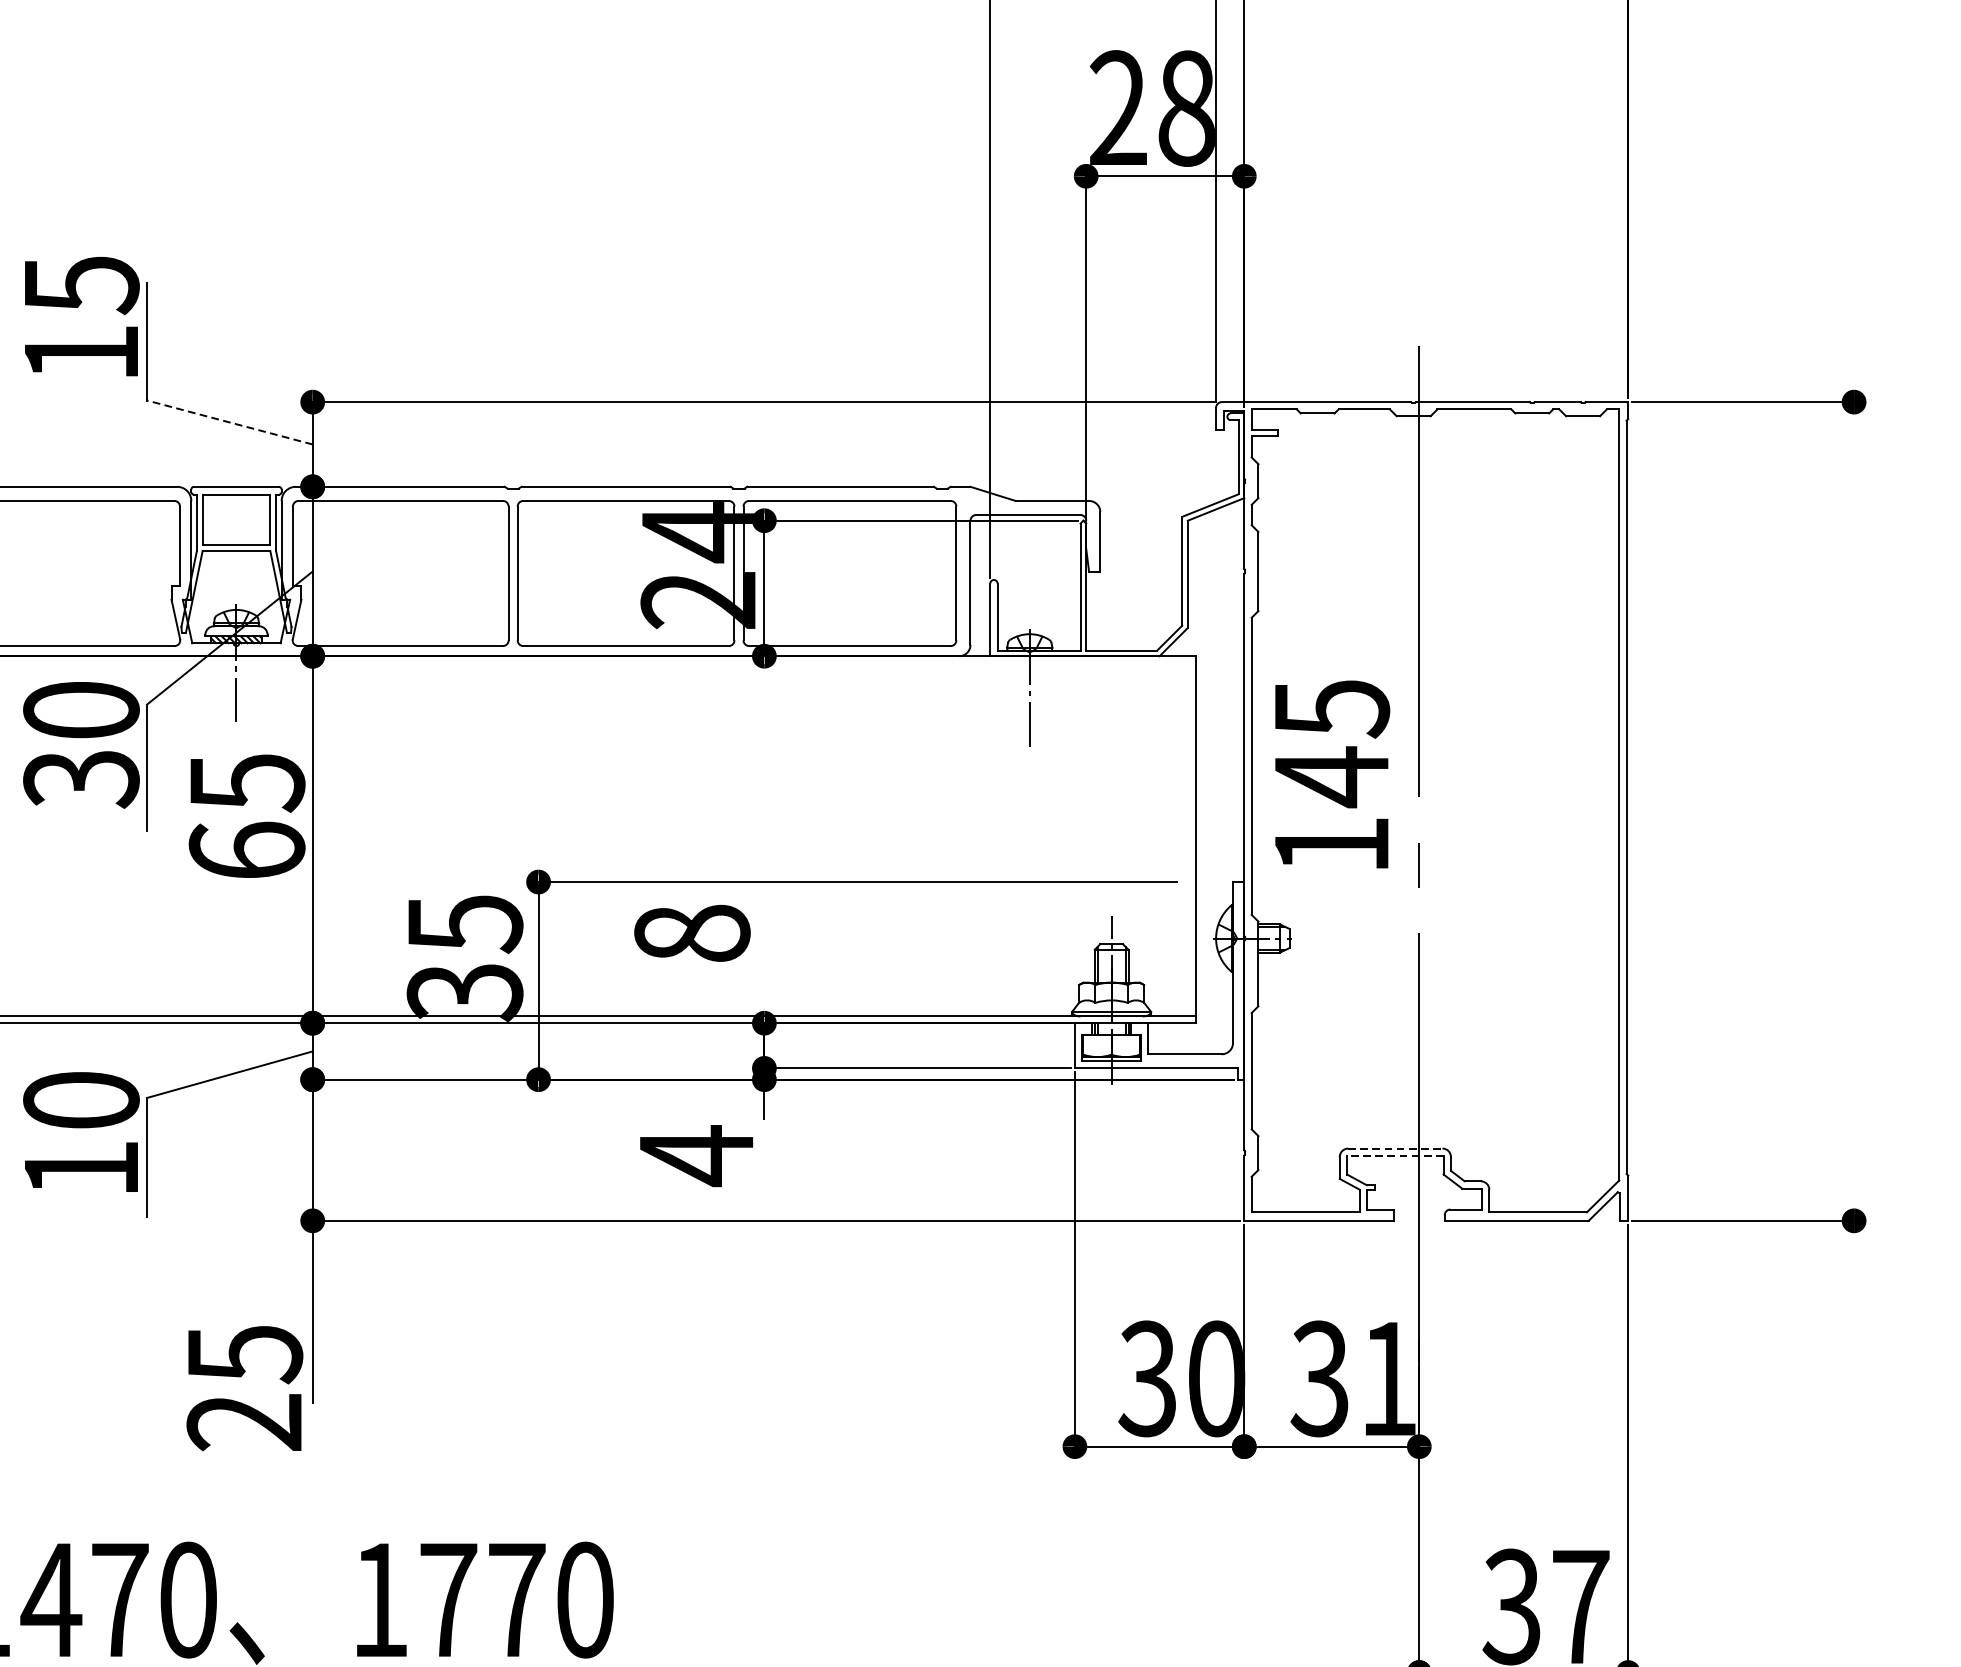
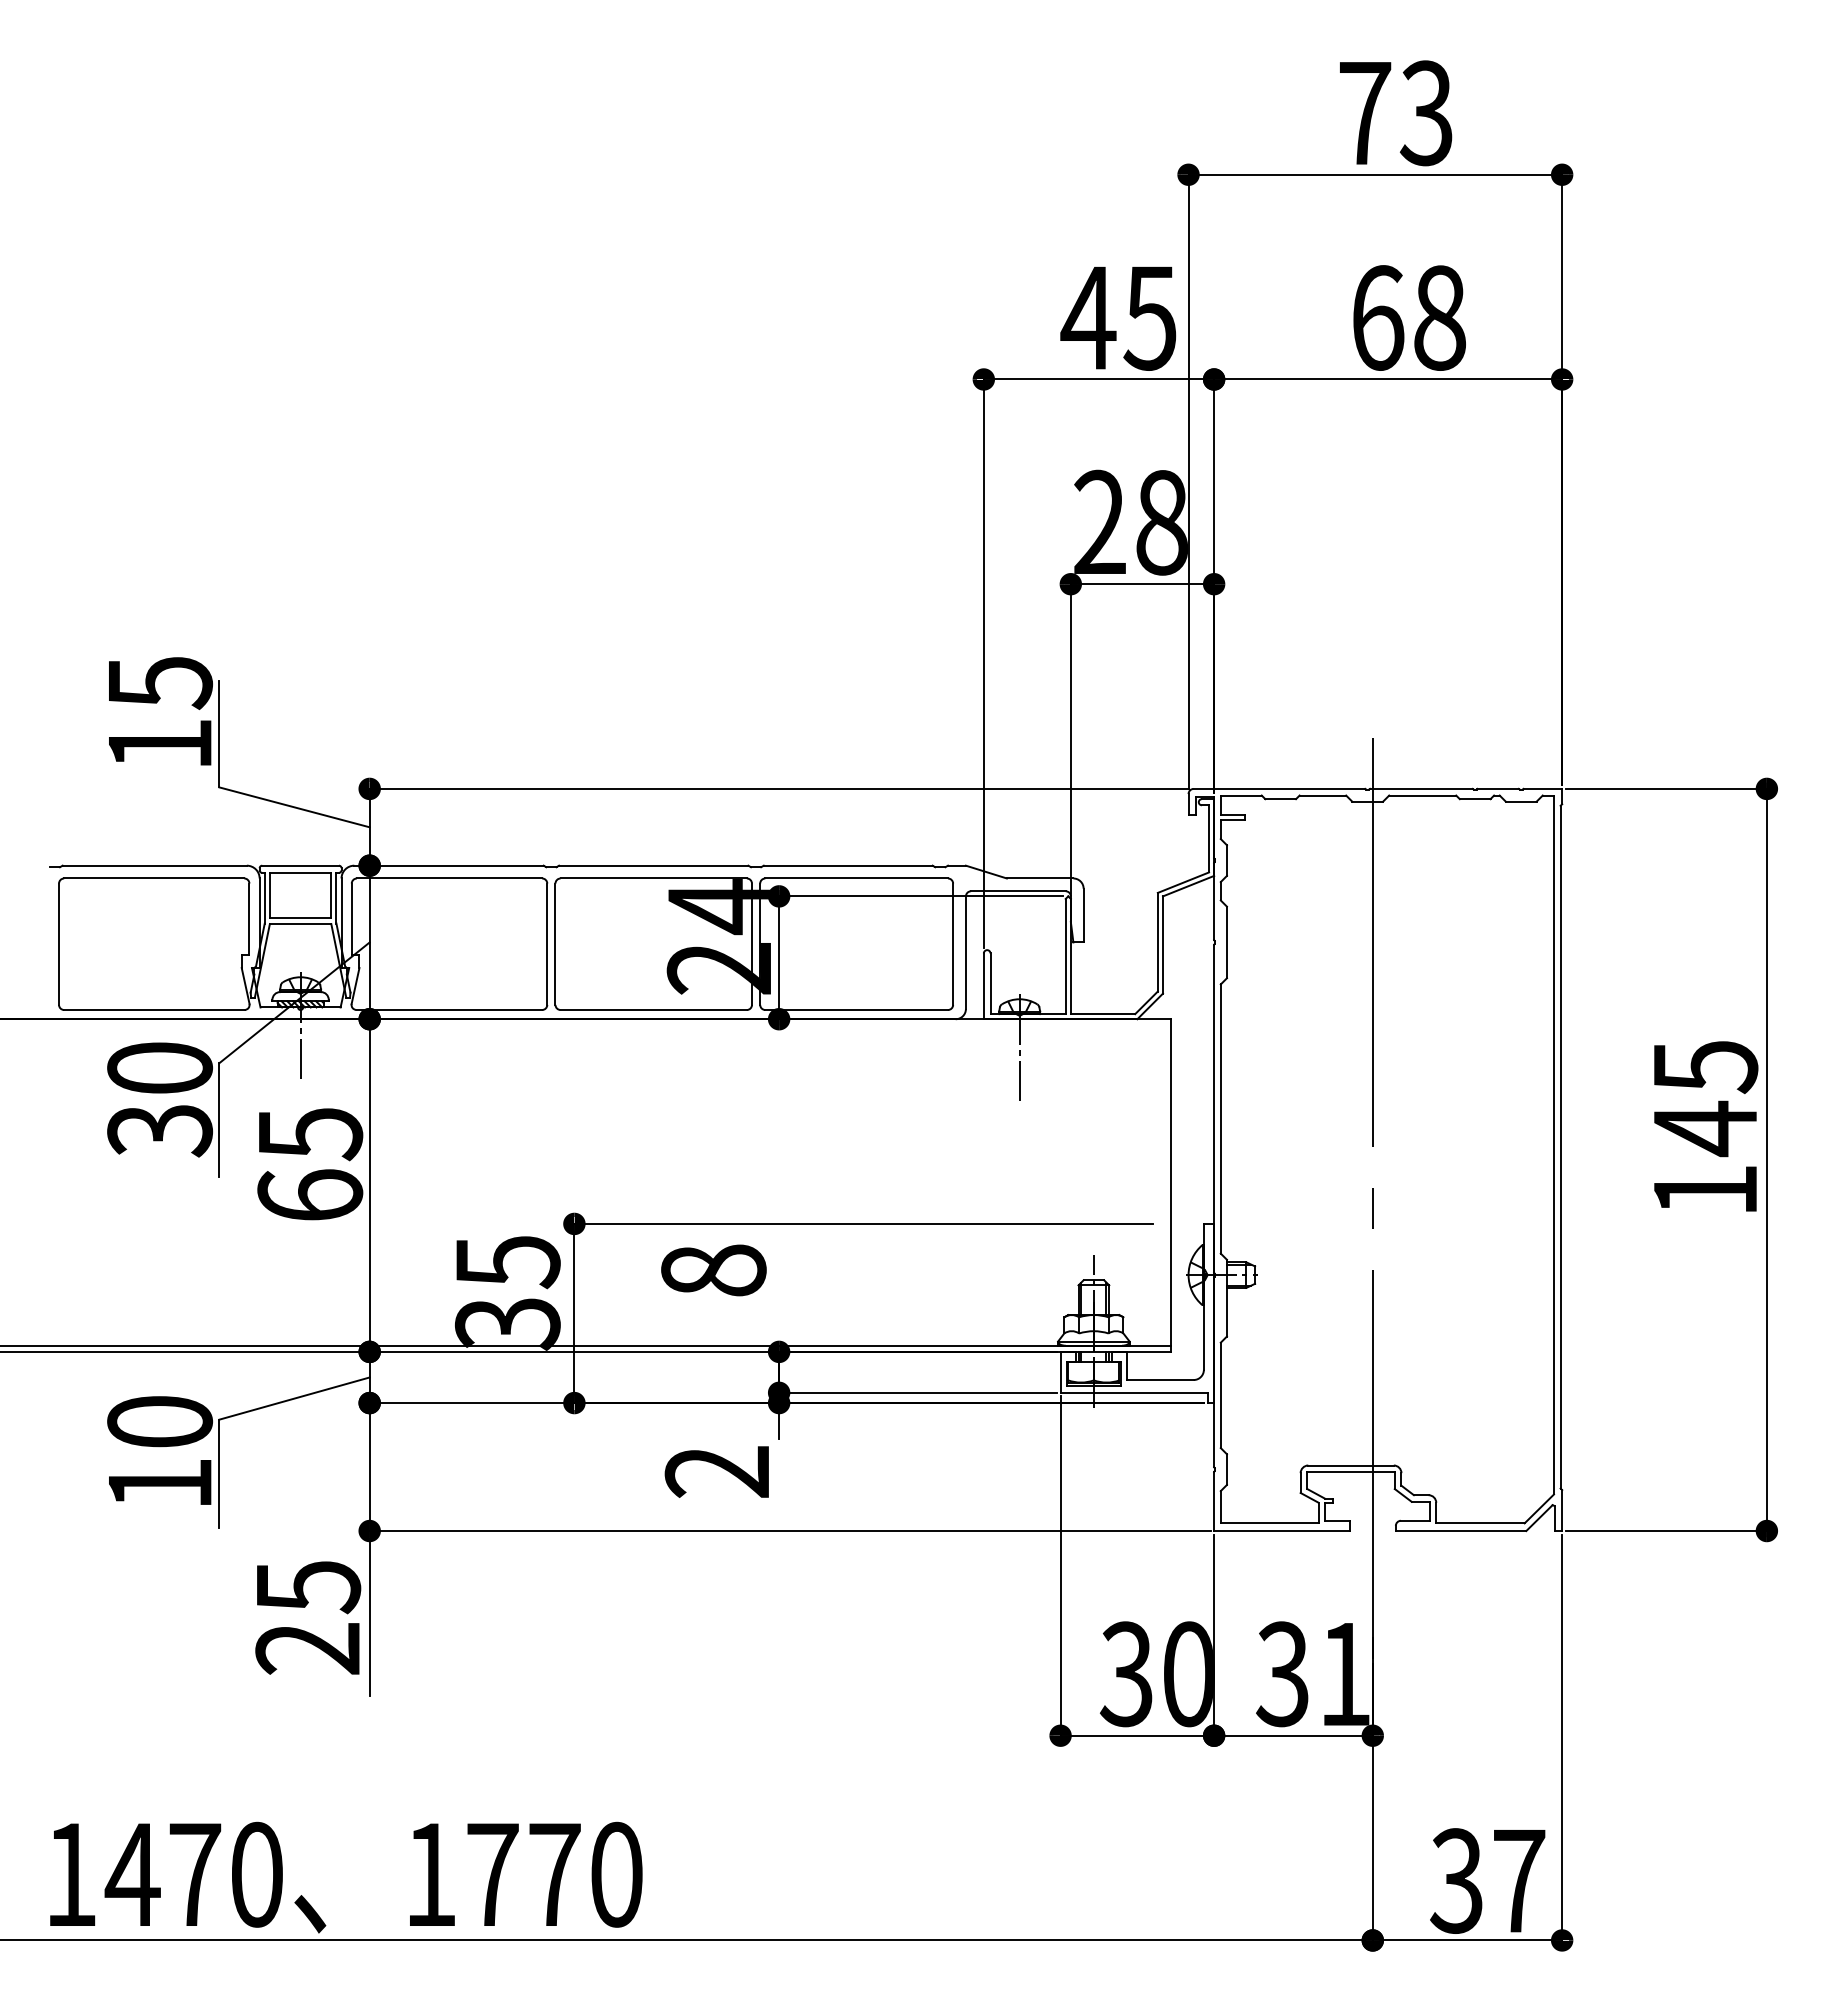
line: (229, 422) -> (294, 807), dashed -> solid
text: (1332, 774) -> (1706, 1126), moved
line: (1853, 810) -> (1766, 1159), added
line: (1395, 1148) -> (1351, 1465), dashed -> solid
text: (695, 1156) -> (716, 1472), 4 -> 2
line: (1395, 1156) -> (1351, 1472), dashed -> solid
text: (245, 1387) -> (308, 1617), moved

